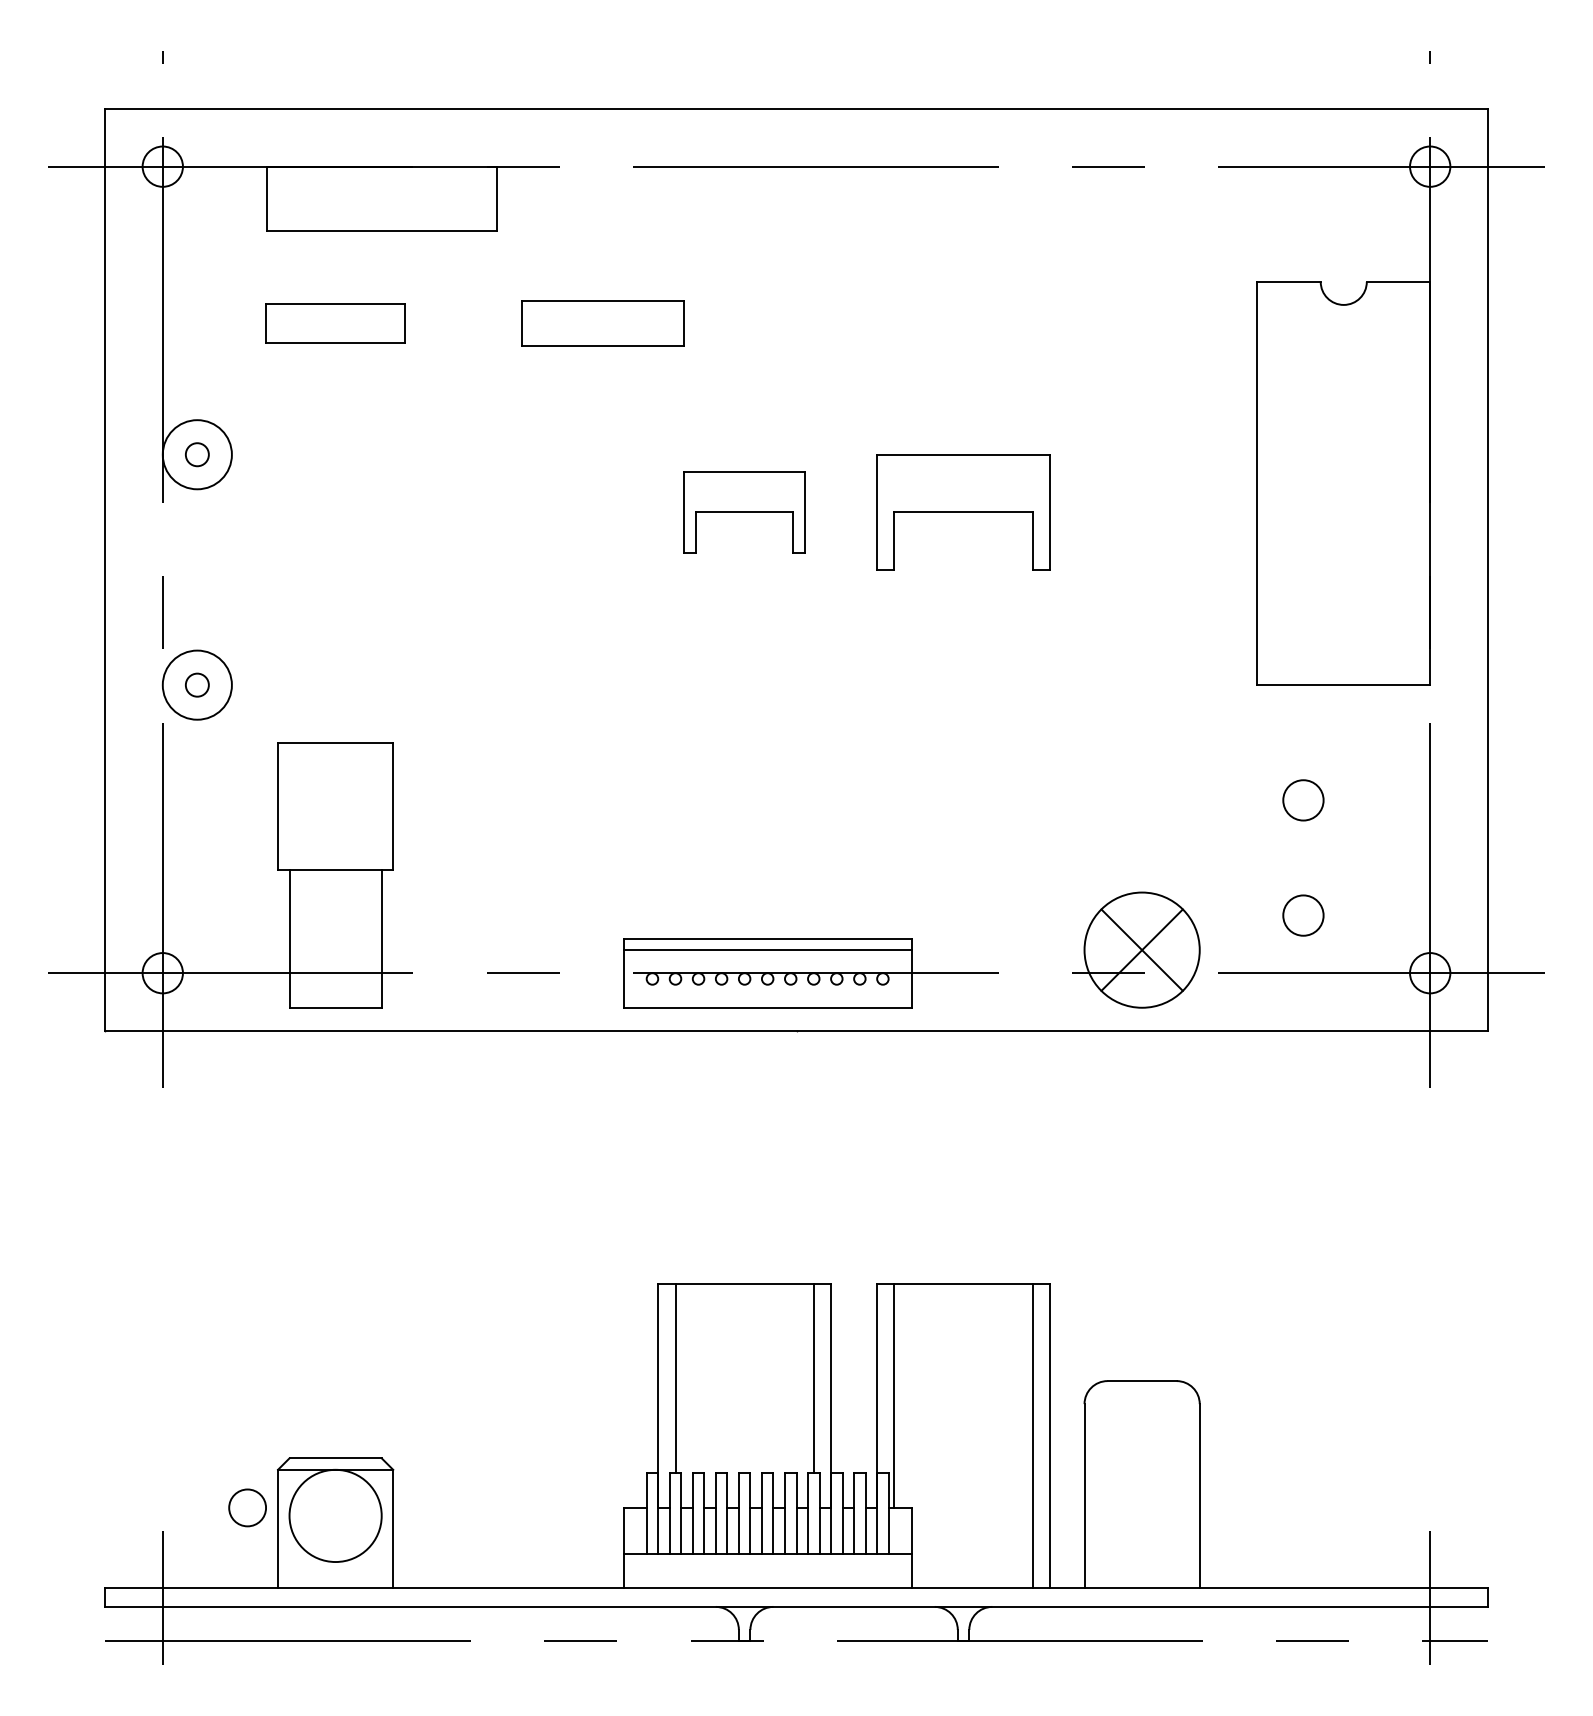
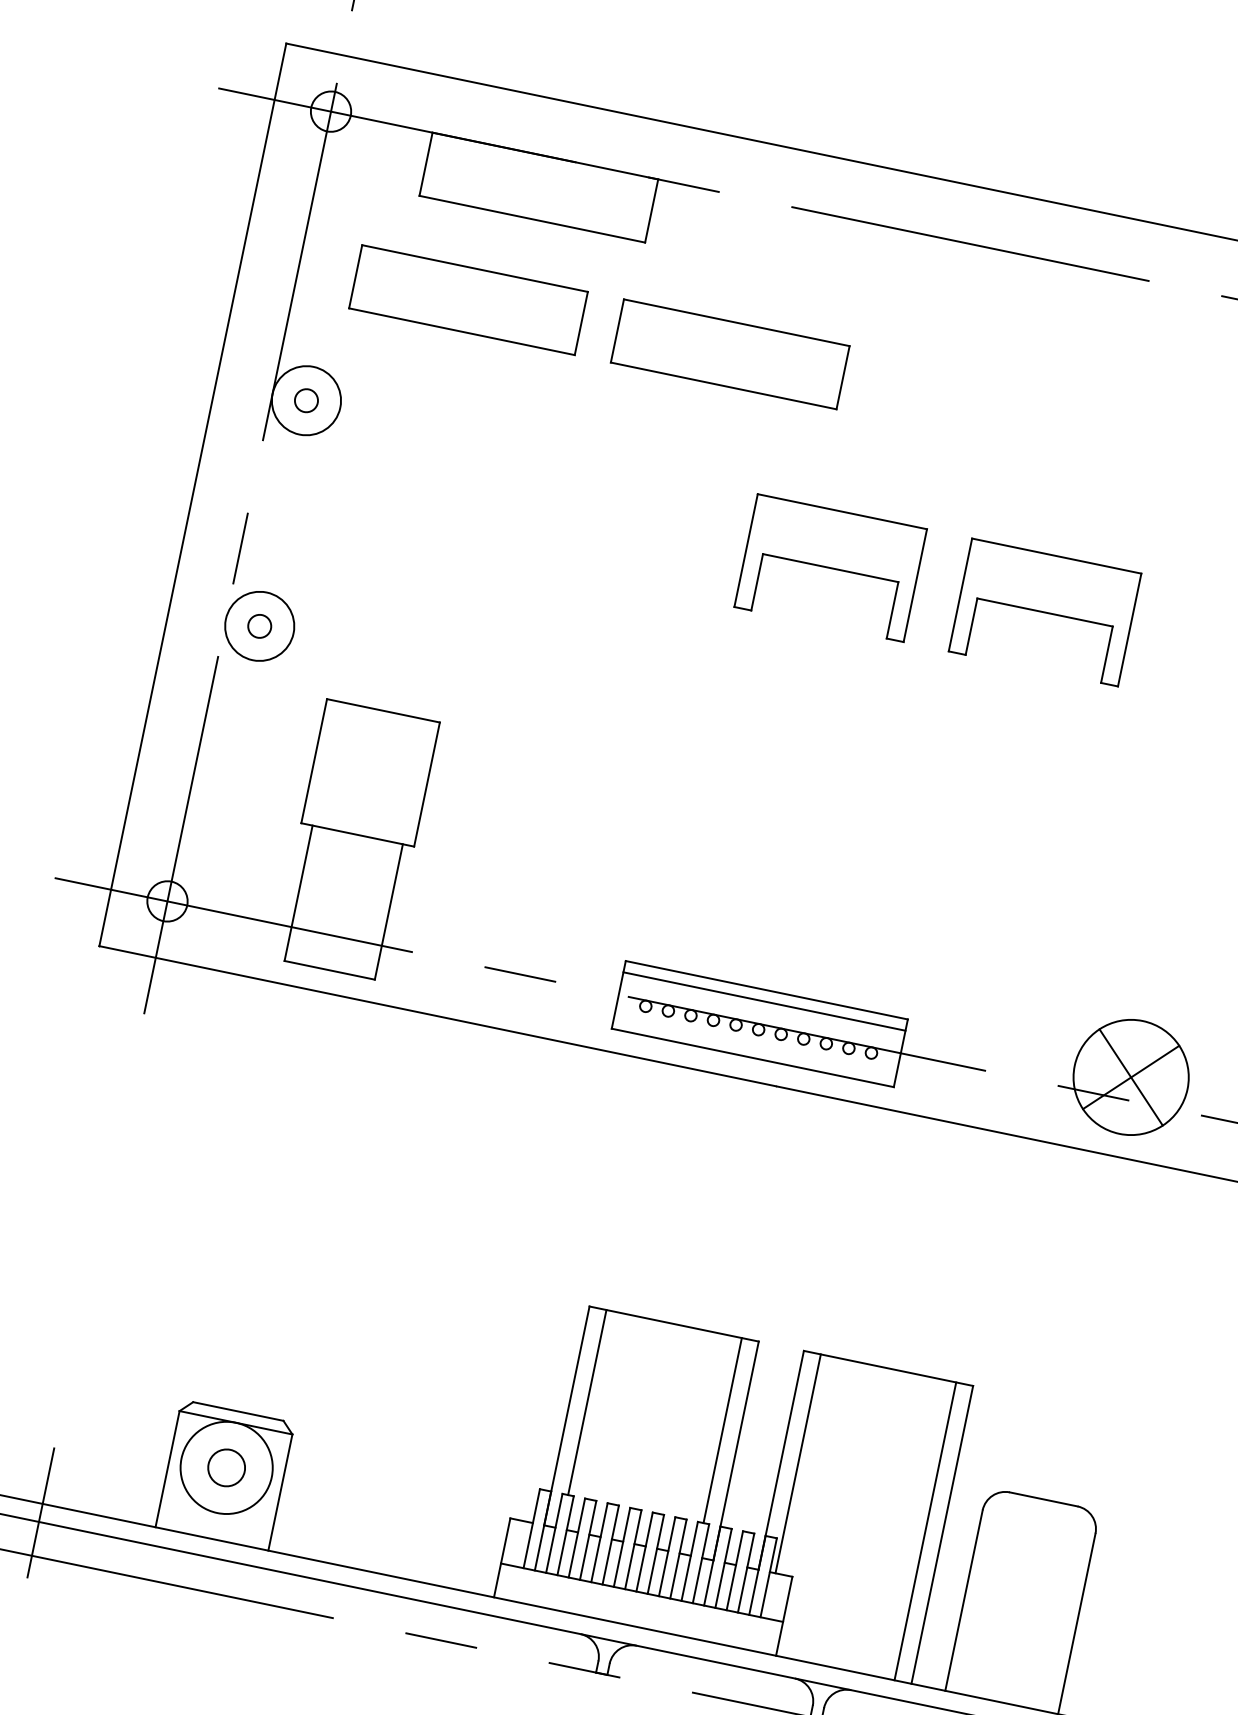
part: (335, 323) -> (468, 300), size x1.67
part: (602, 323) -> (729, 354), size x1.43
part: (744, 512) -> (830, 568), size x1.43
circle: (247, 1507) -> (226, 1467), moved

